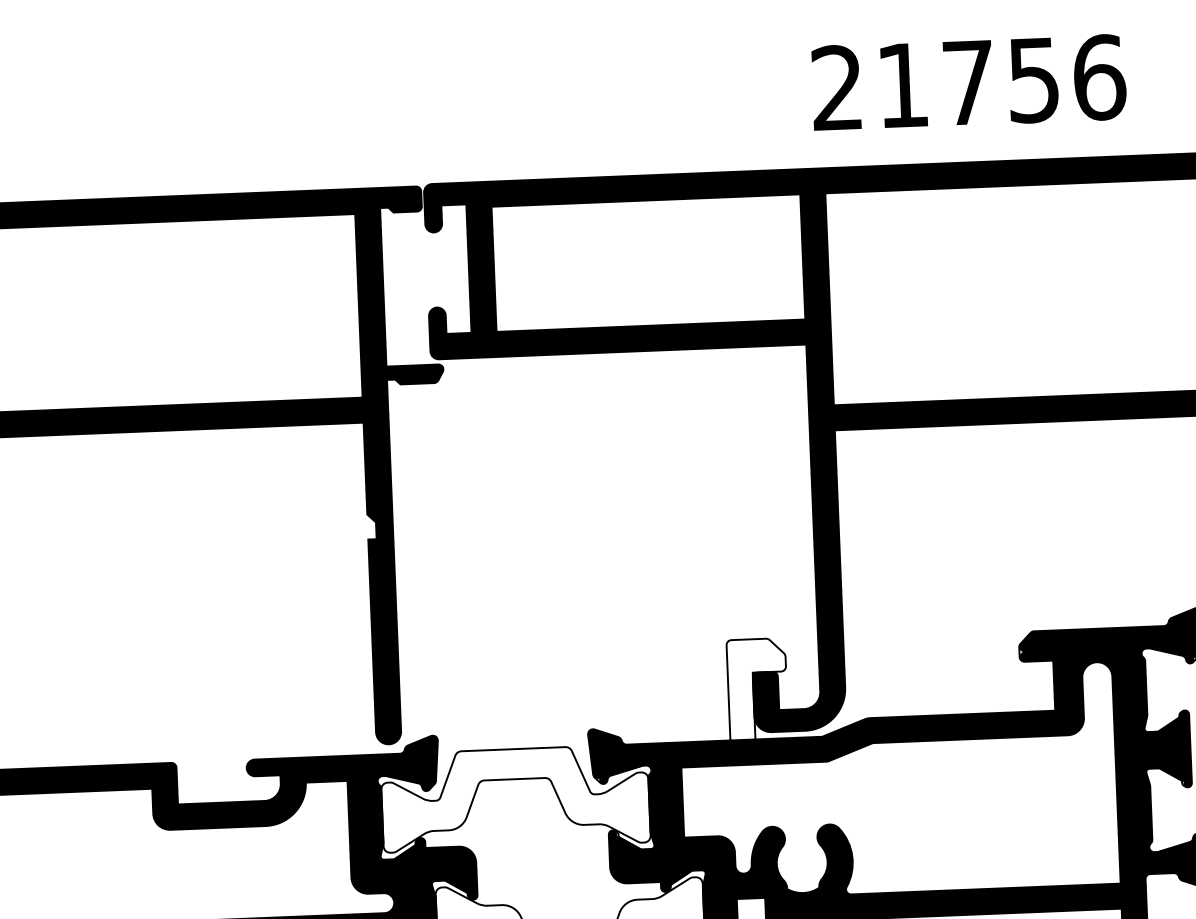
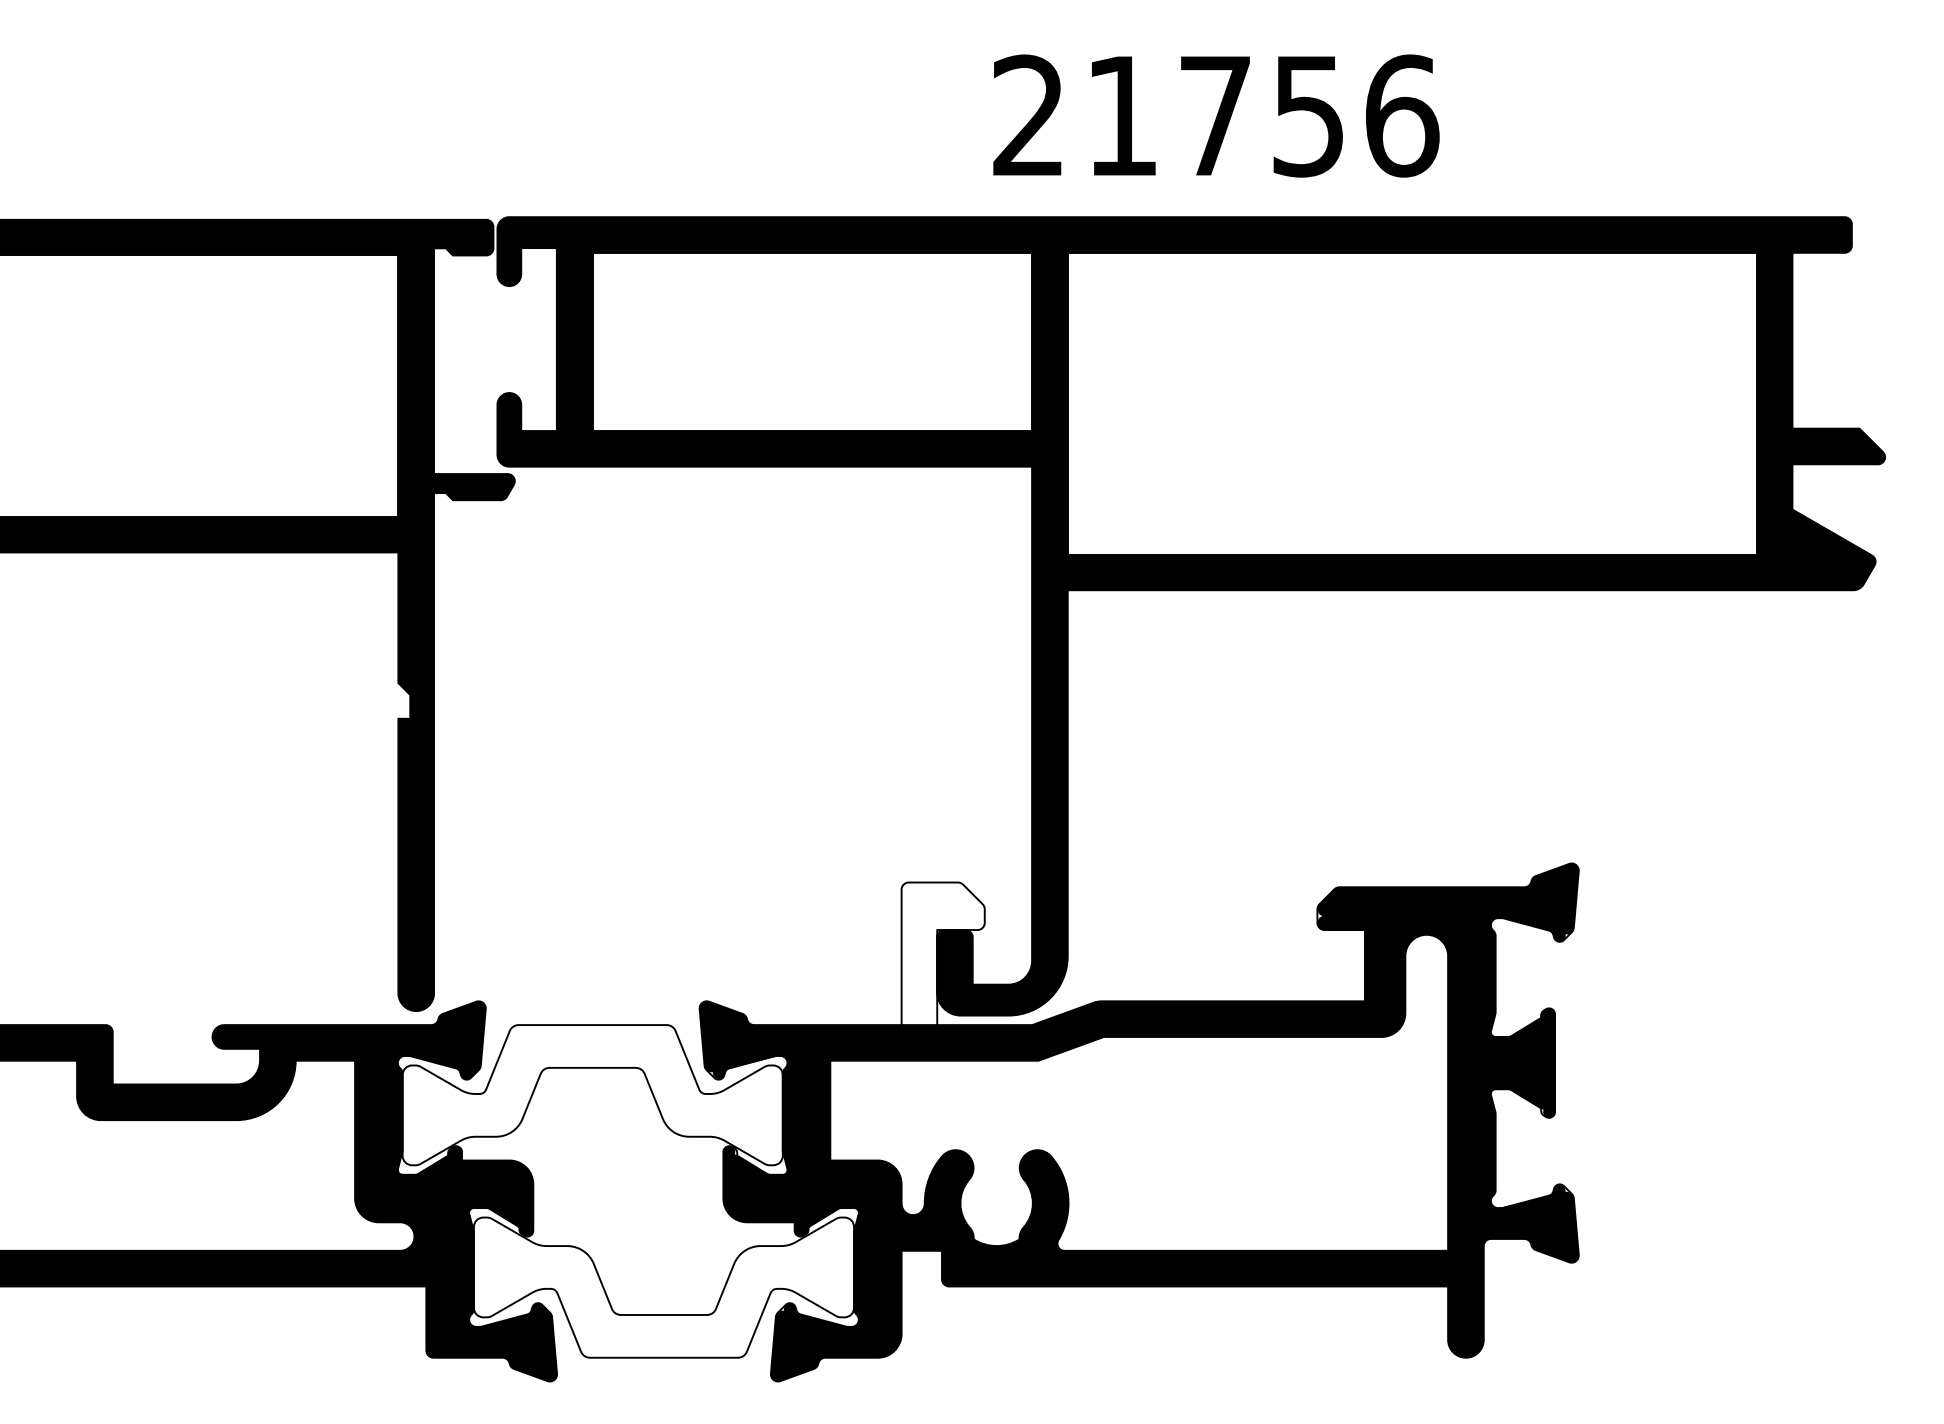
text: (969, 82) -> (1216, 115), moved

